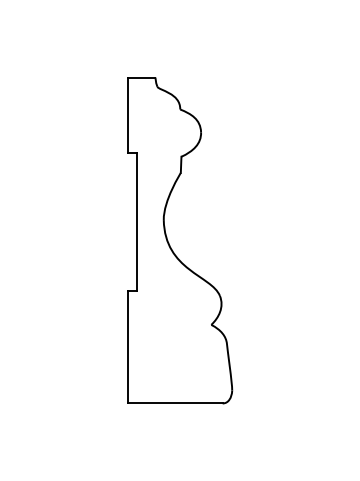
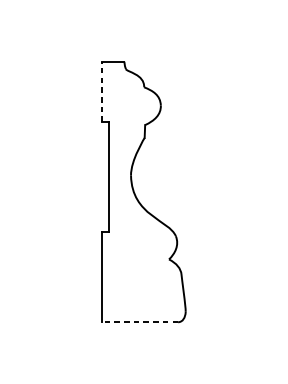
line: (127, 115) -> (102, 92), solid -> dashed
line: (174, 403) -> (139, 322), solid -> dashed

